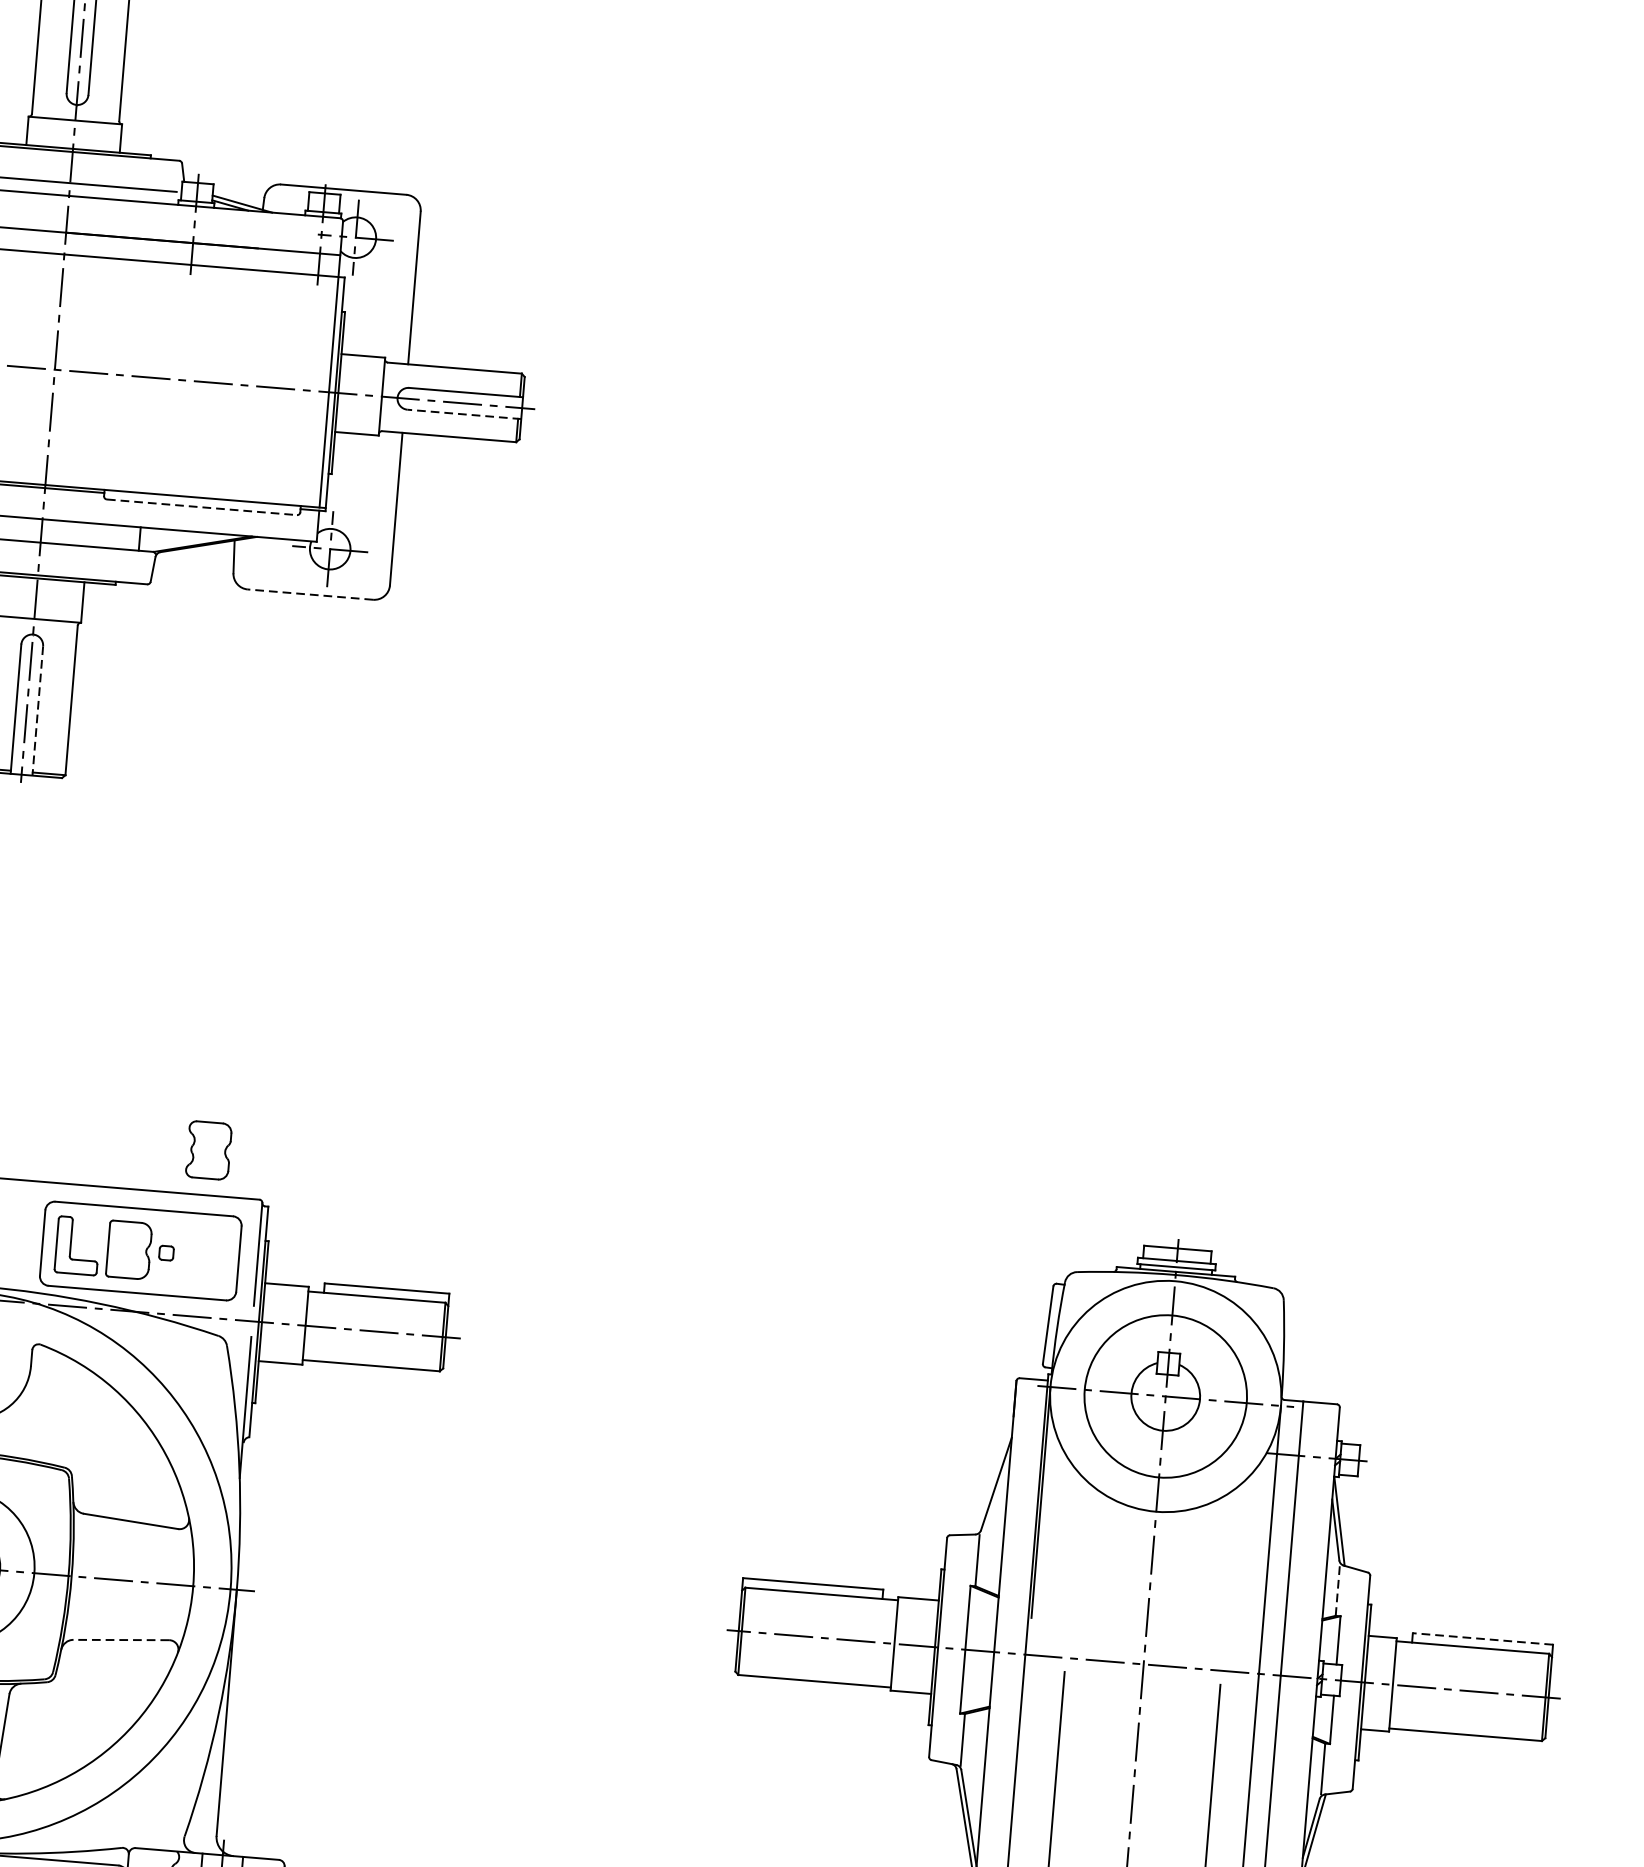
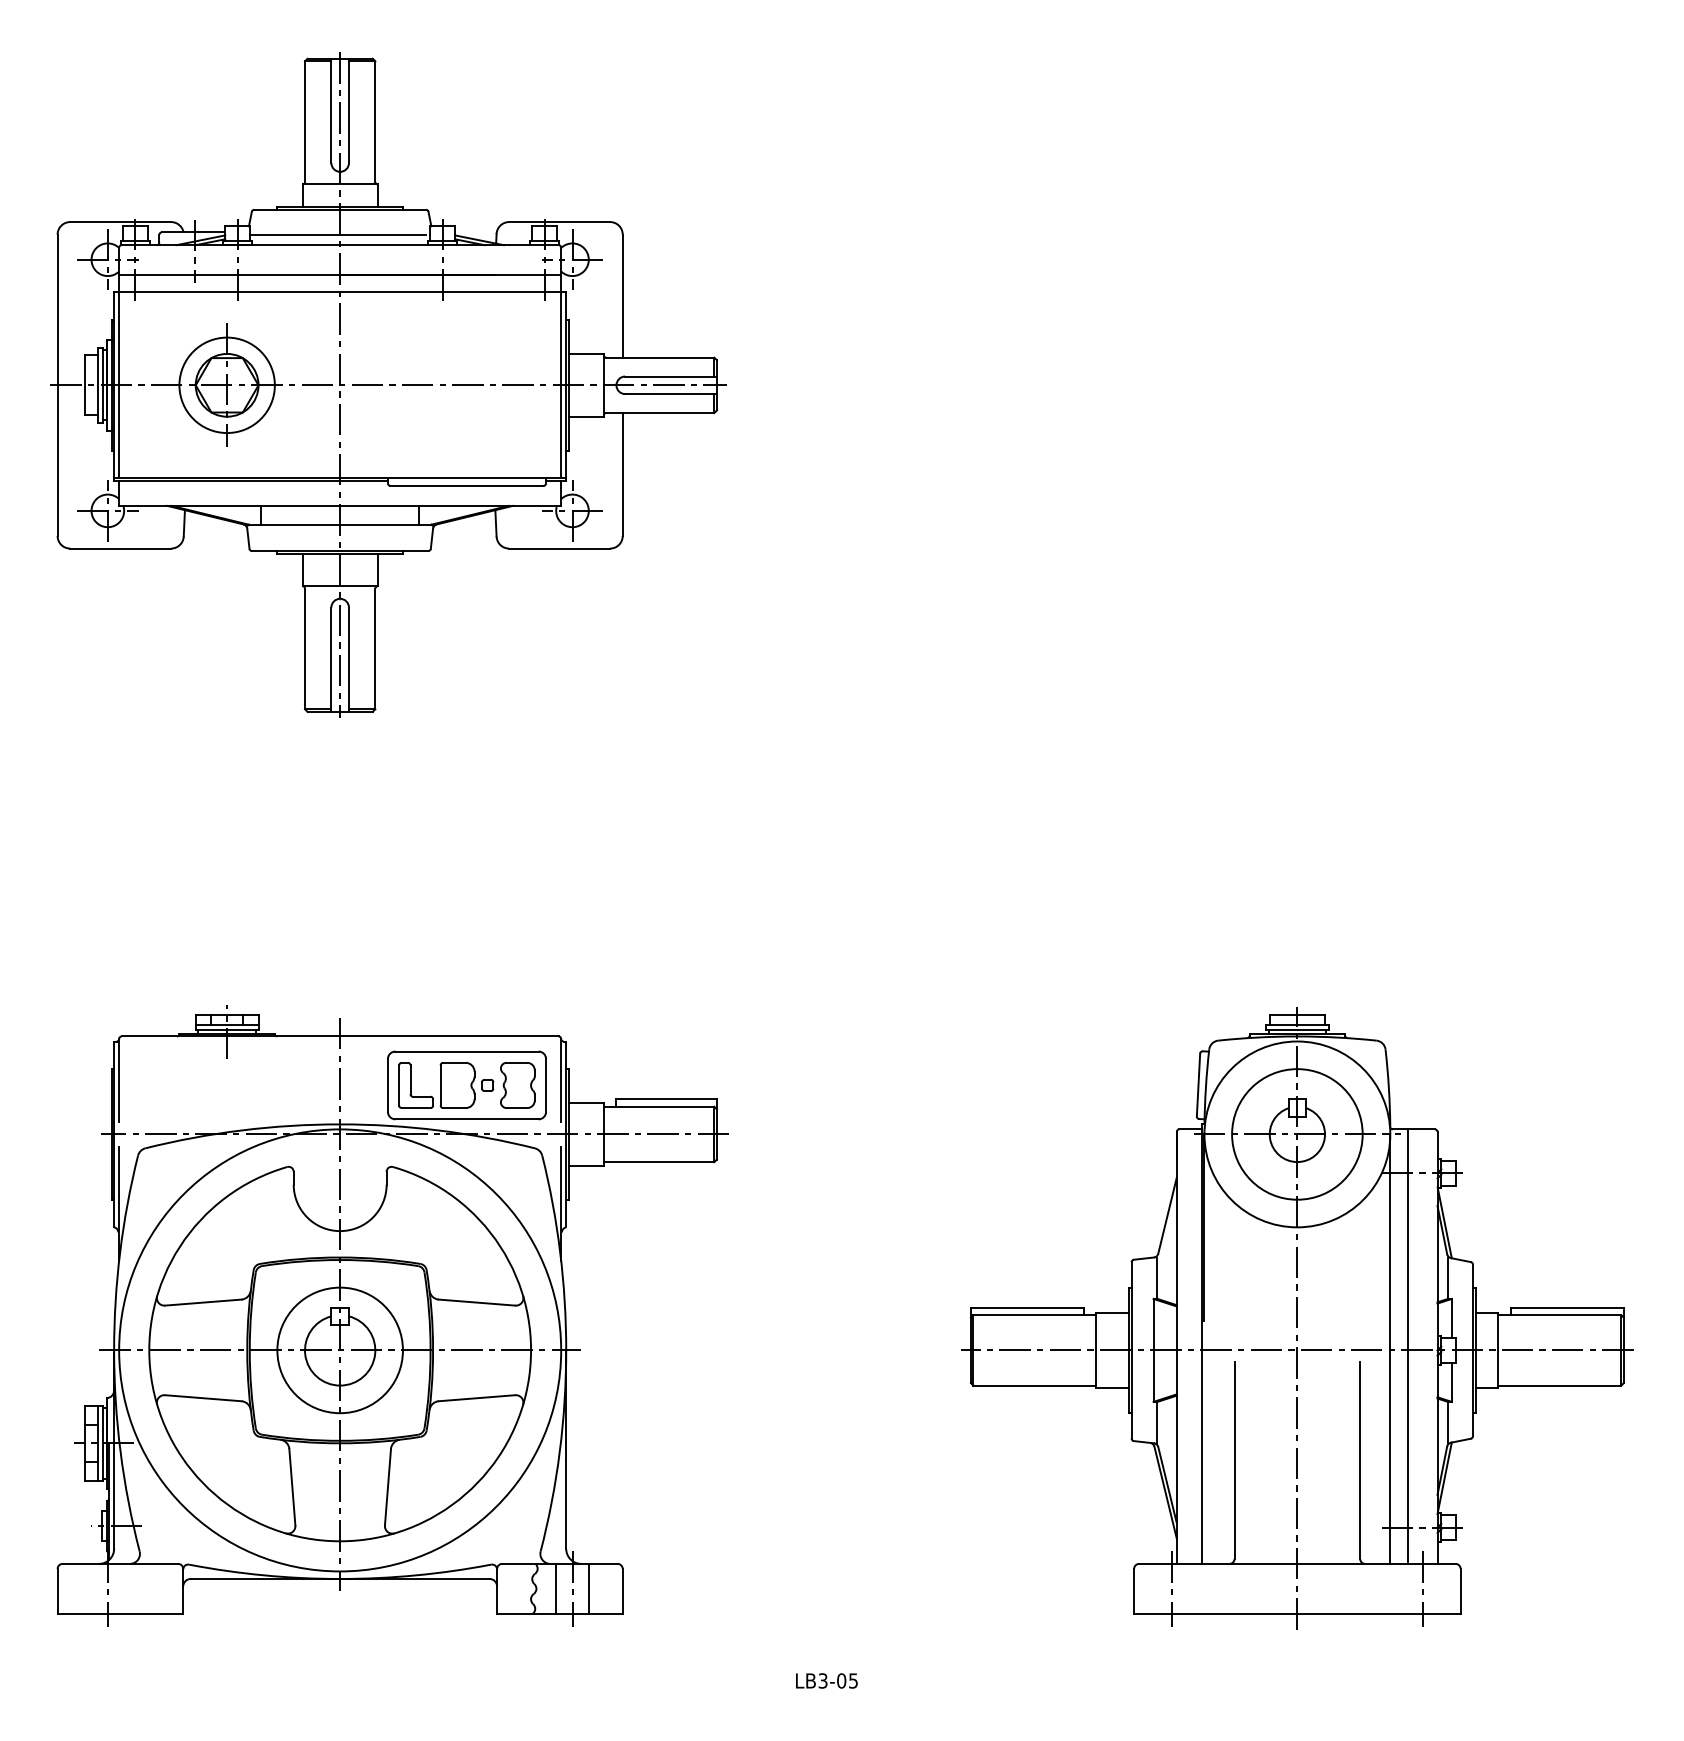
line: (464, 414) -> (671, 394), dashed -> solid
line: (202, 506) -> (467, 485), dashed -> solid
line: (310, 594) -> (559, 548), dashed -> solid
line: (37, 711) -> (348, 660), dashed -> solid
part: (208, 1150) -> (517, 1085), moved
line: (1337, 1590) -> (1447, 1278), dashed -> solid
line: (1483, 1638) -> (1567, 1307), dashed -> solid
line: (120, 1640) -> (476, 1398), dashed -> solid

